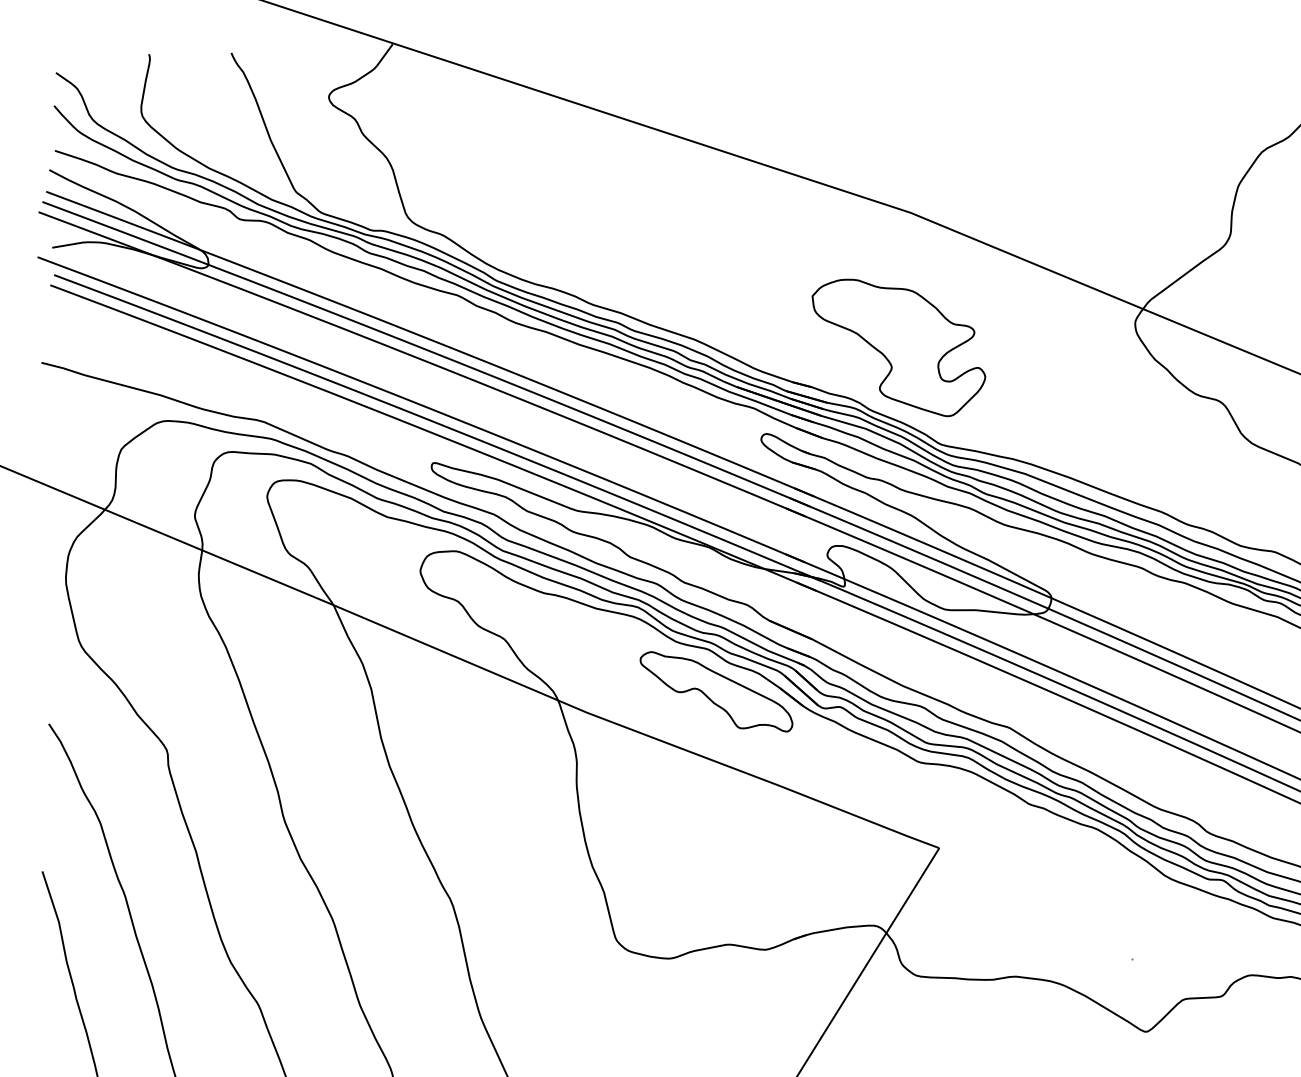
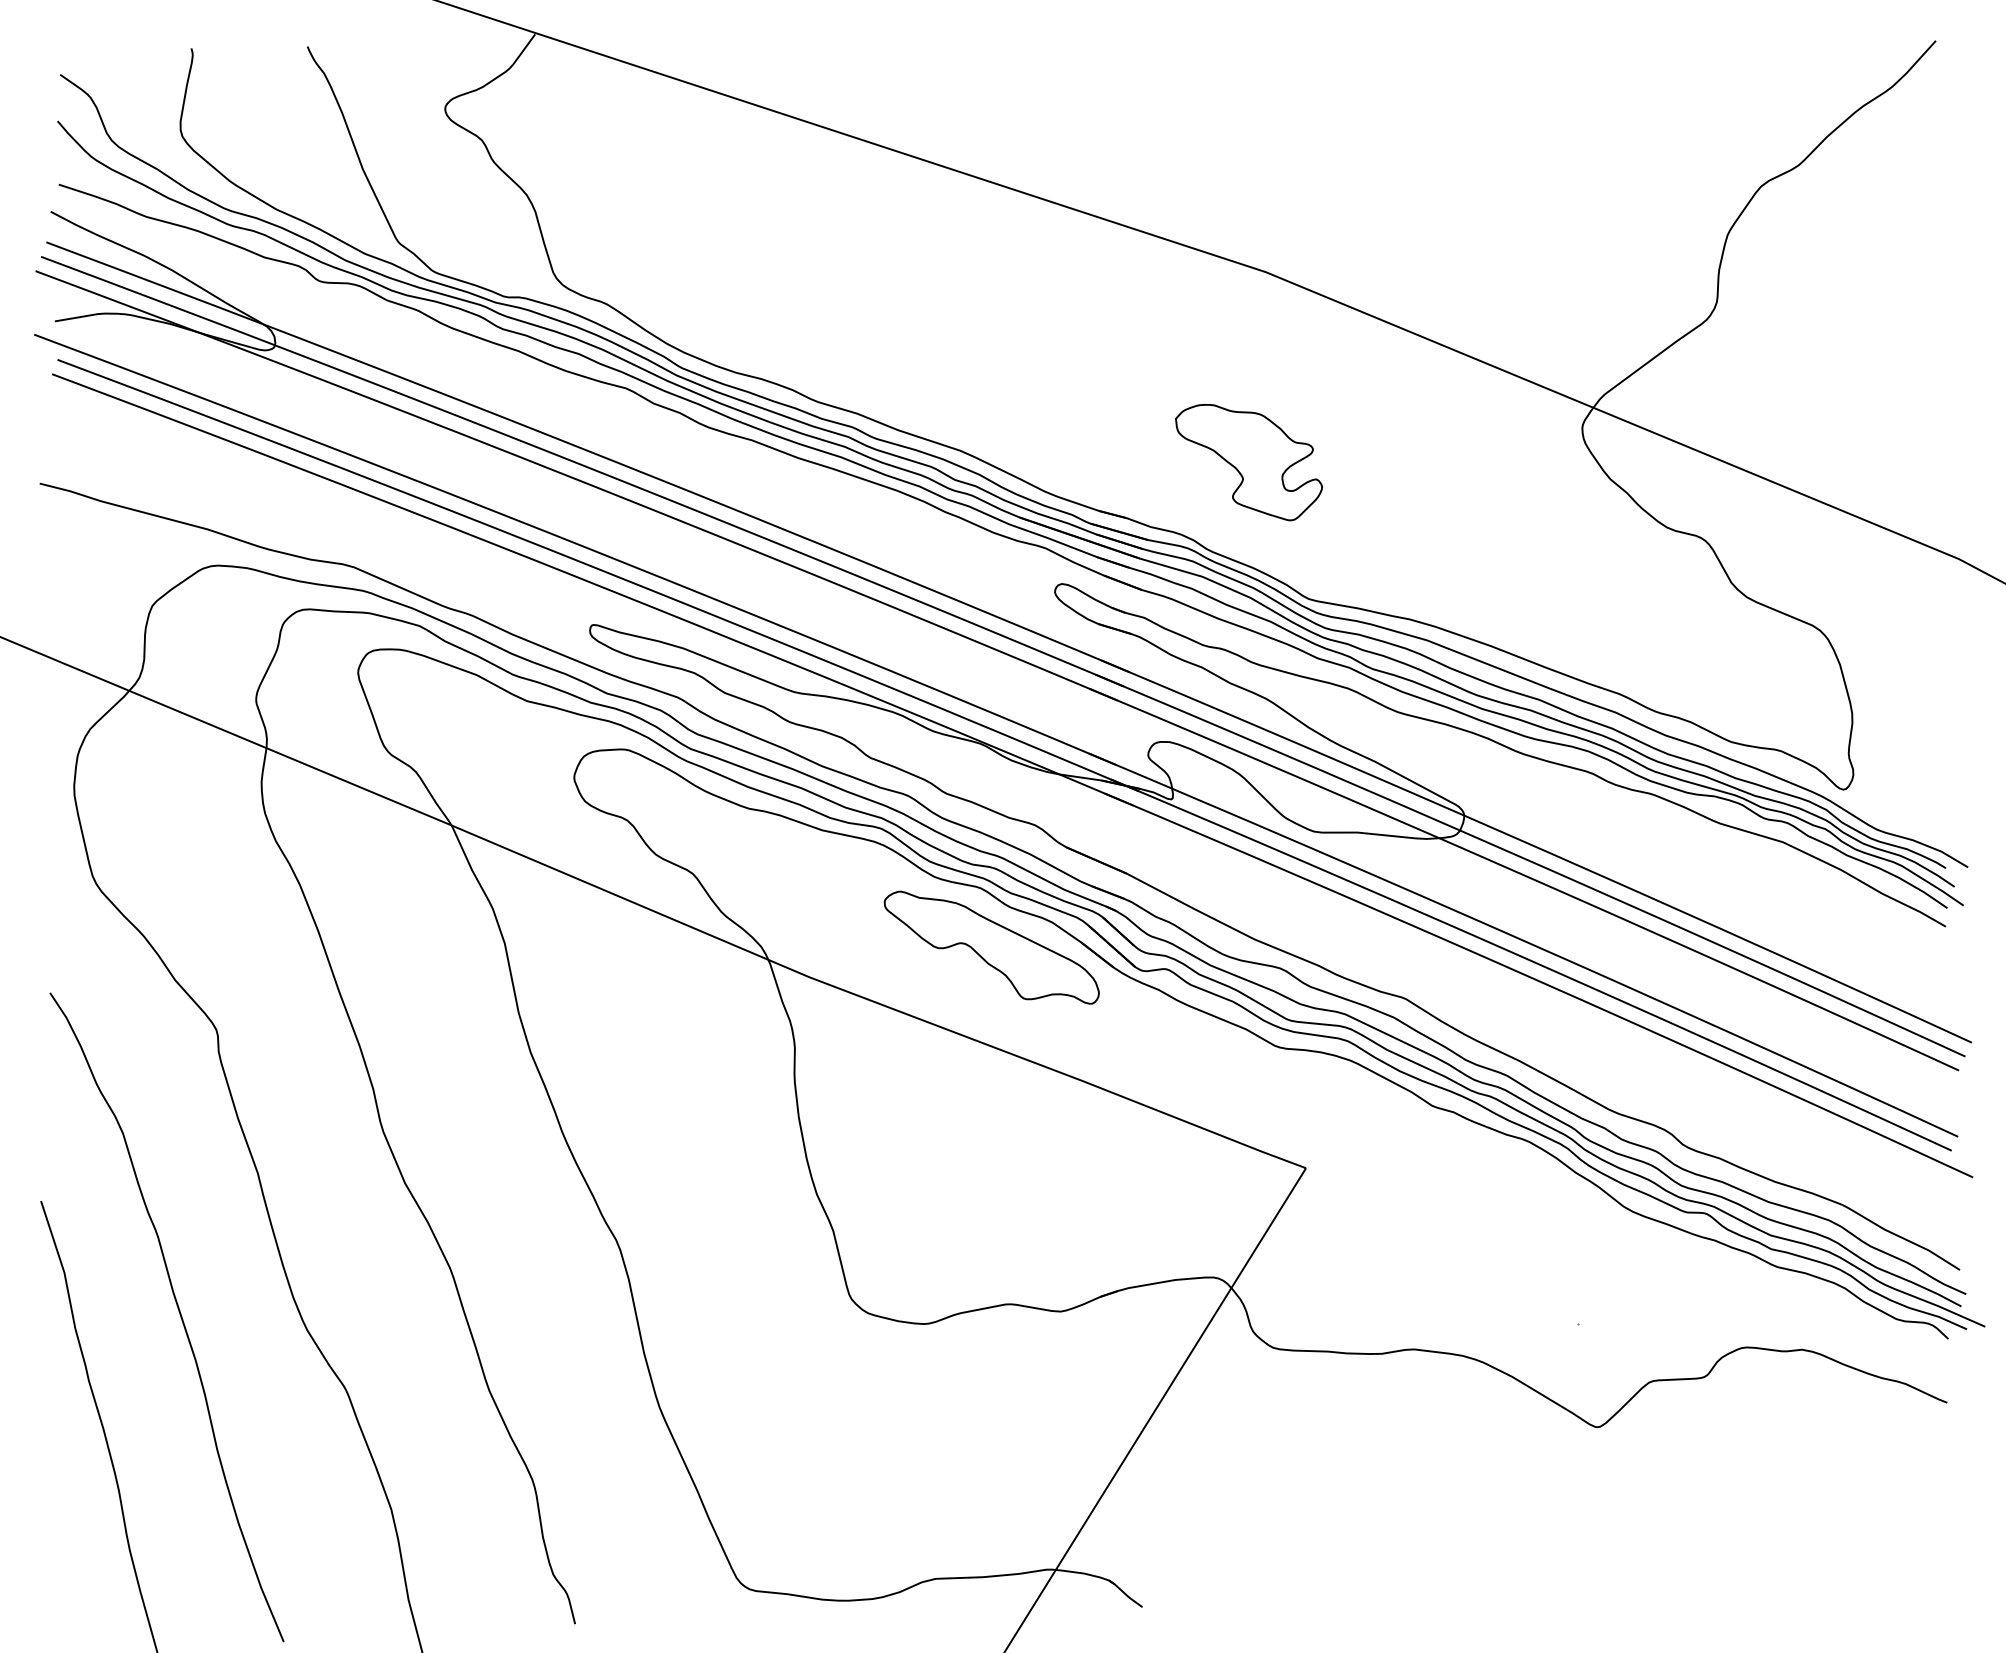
part: (898, 347) -> (1248, 462), size x0.6

